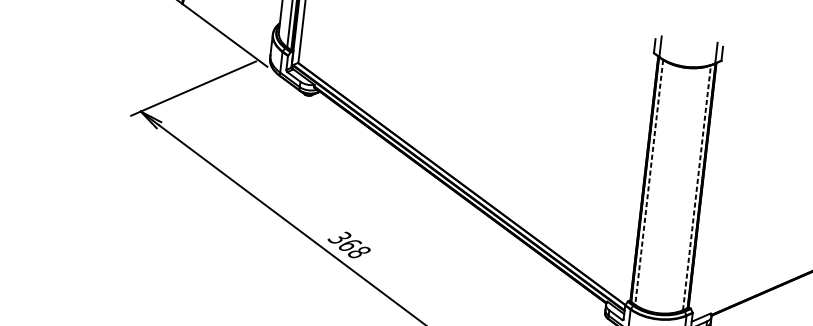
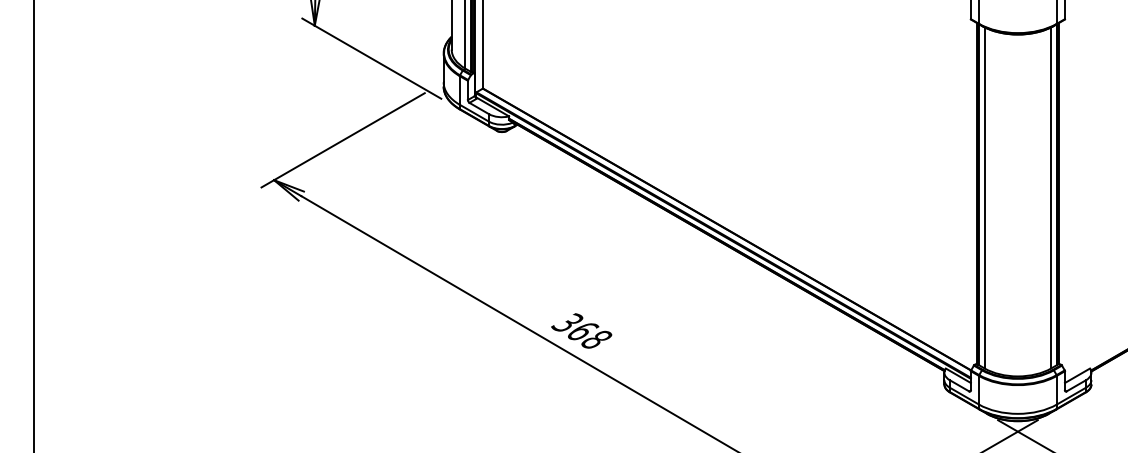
line: (649, 182) -> (984, 197), dashed -> solid
line: (697, 187) -> (1051, 197), dashed -> solid

